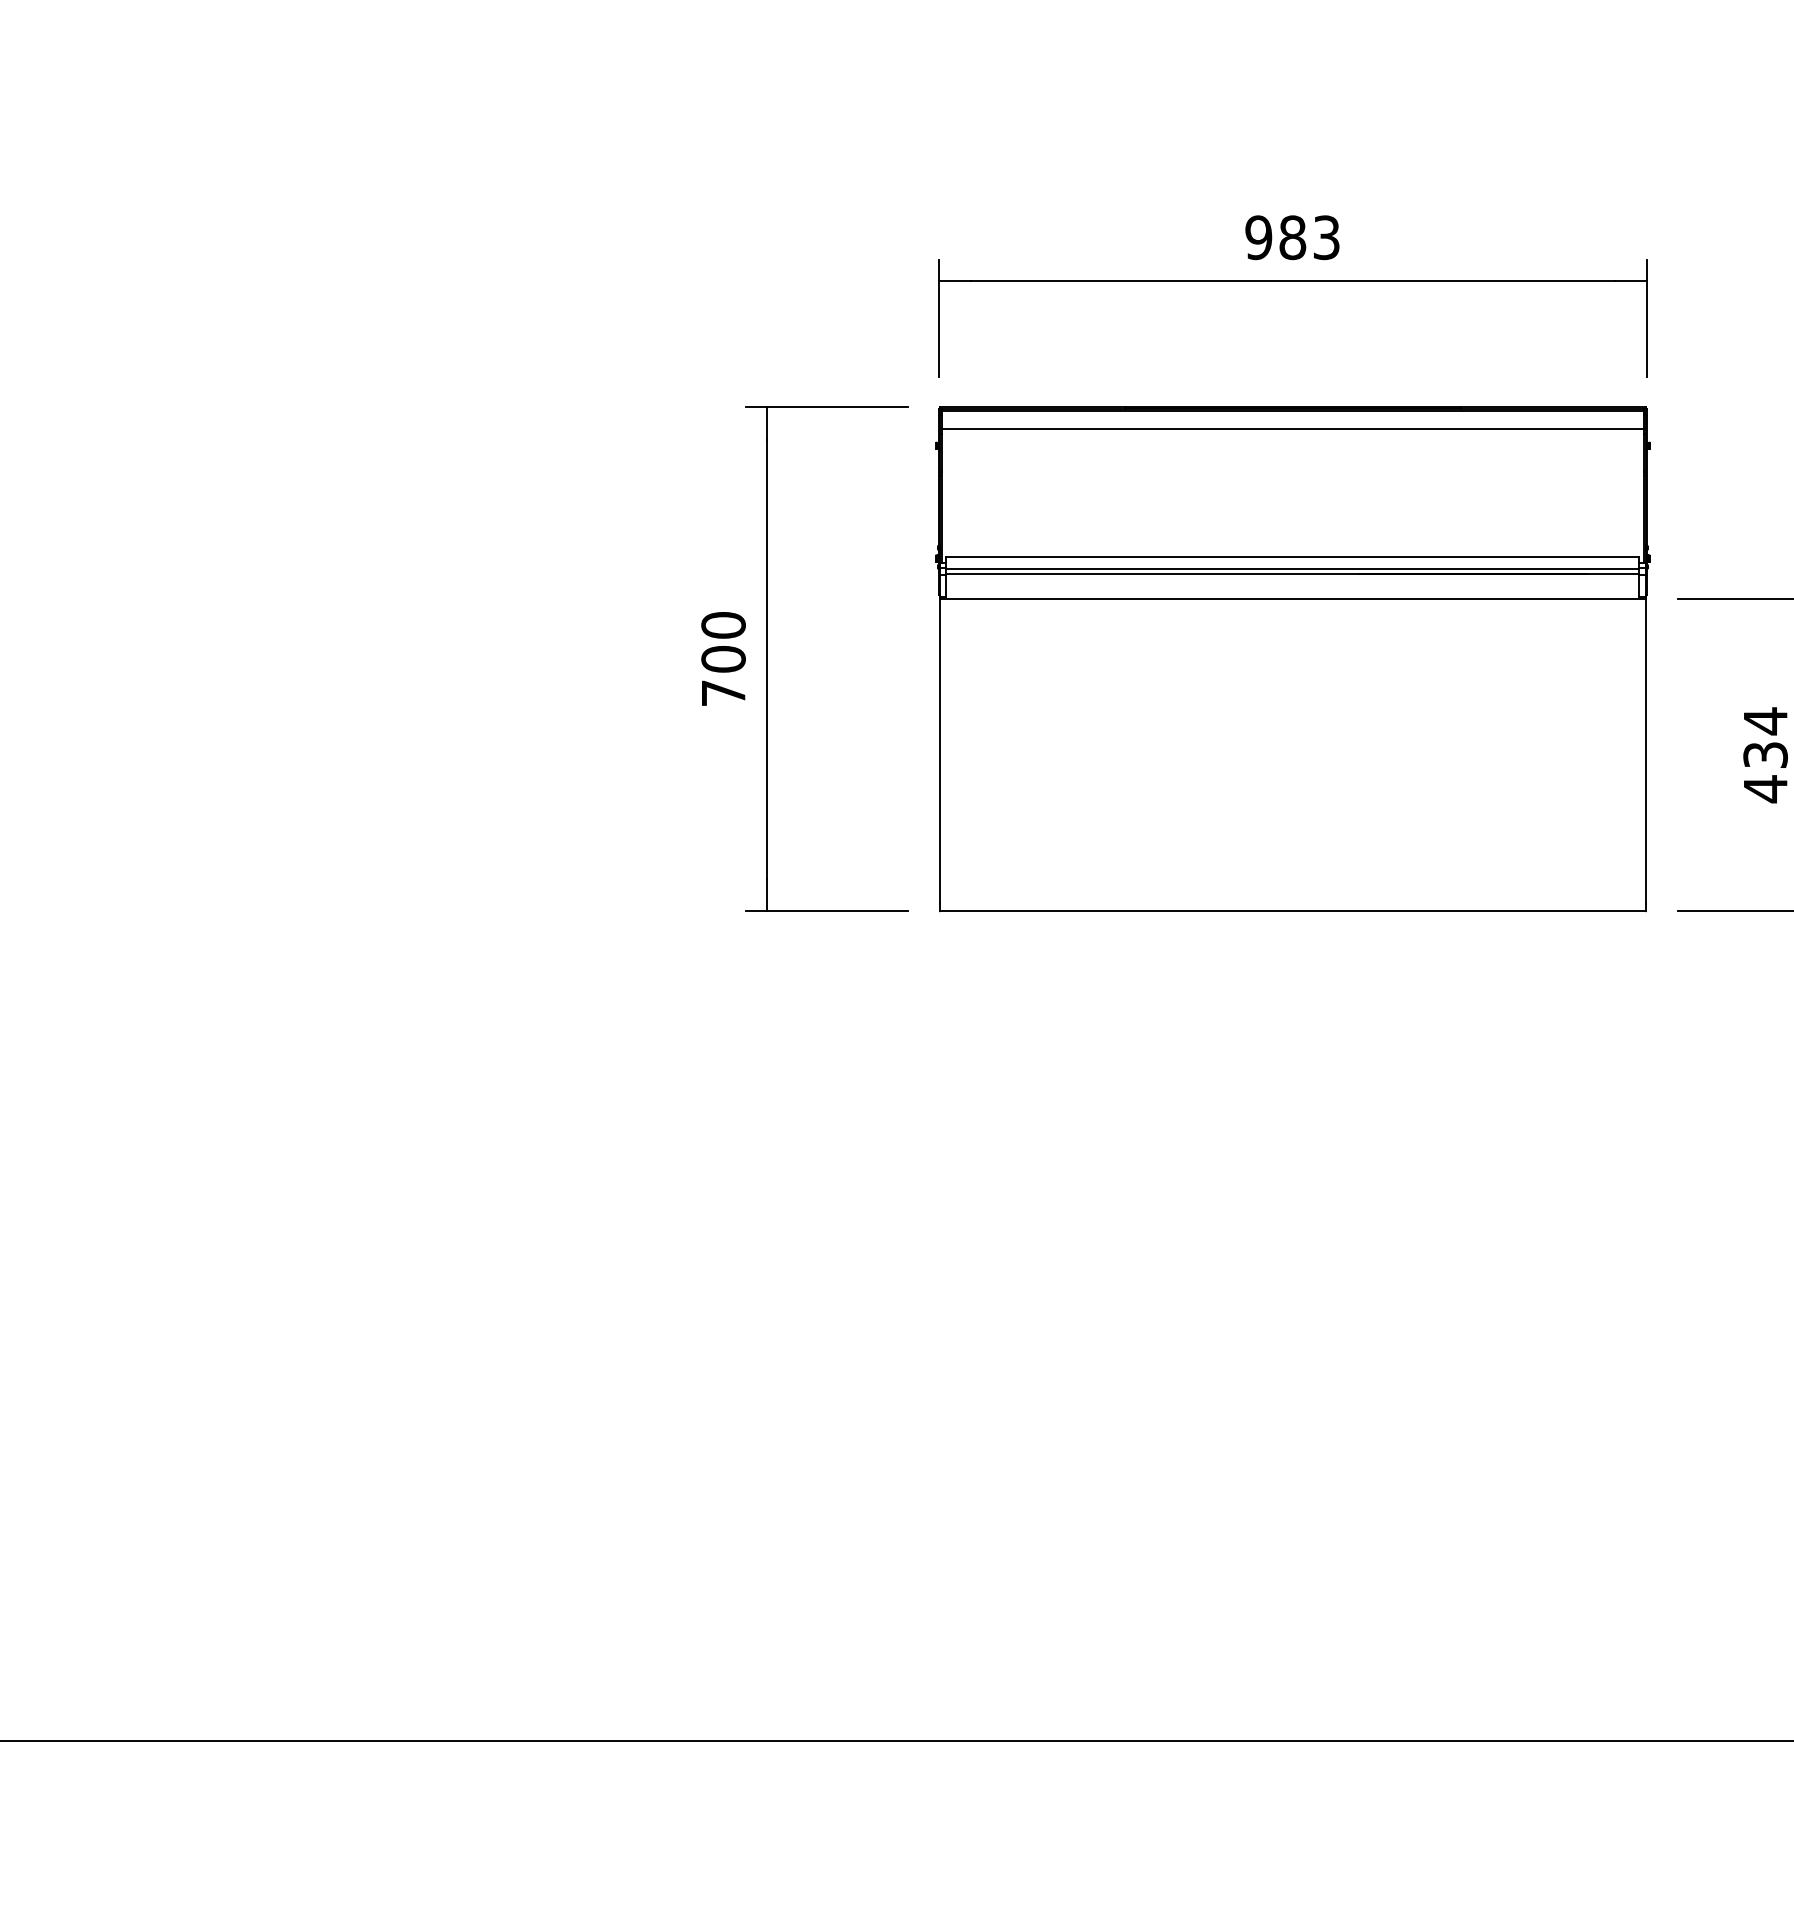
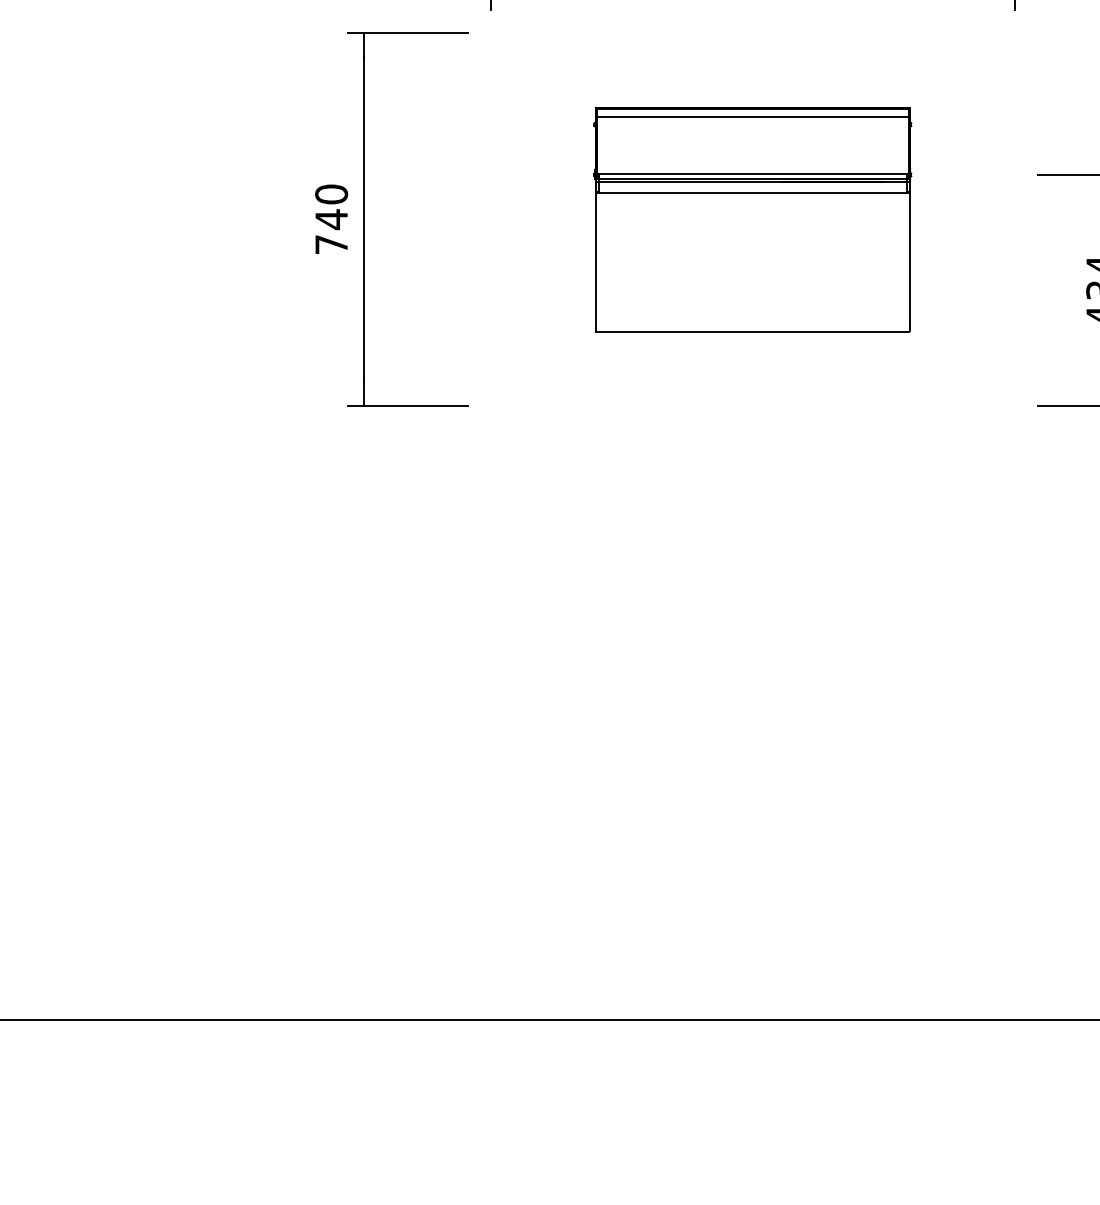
text: (723, 659) -> (331, 219), 700 -> 740
part: (1292, 659) -> (752, 219), size x0.6

